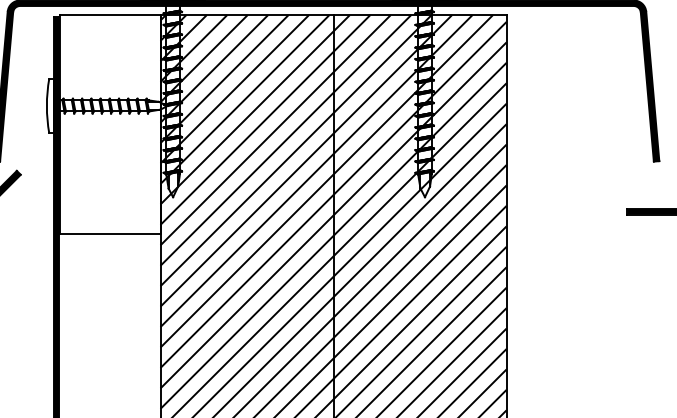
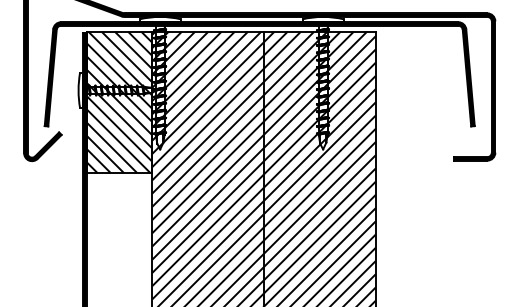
hatch: (110, 124) -> (119, 102), added

